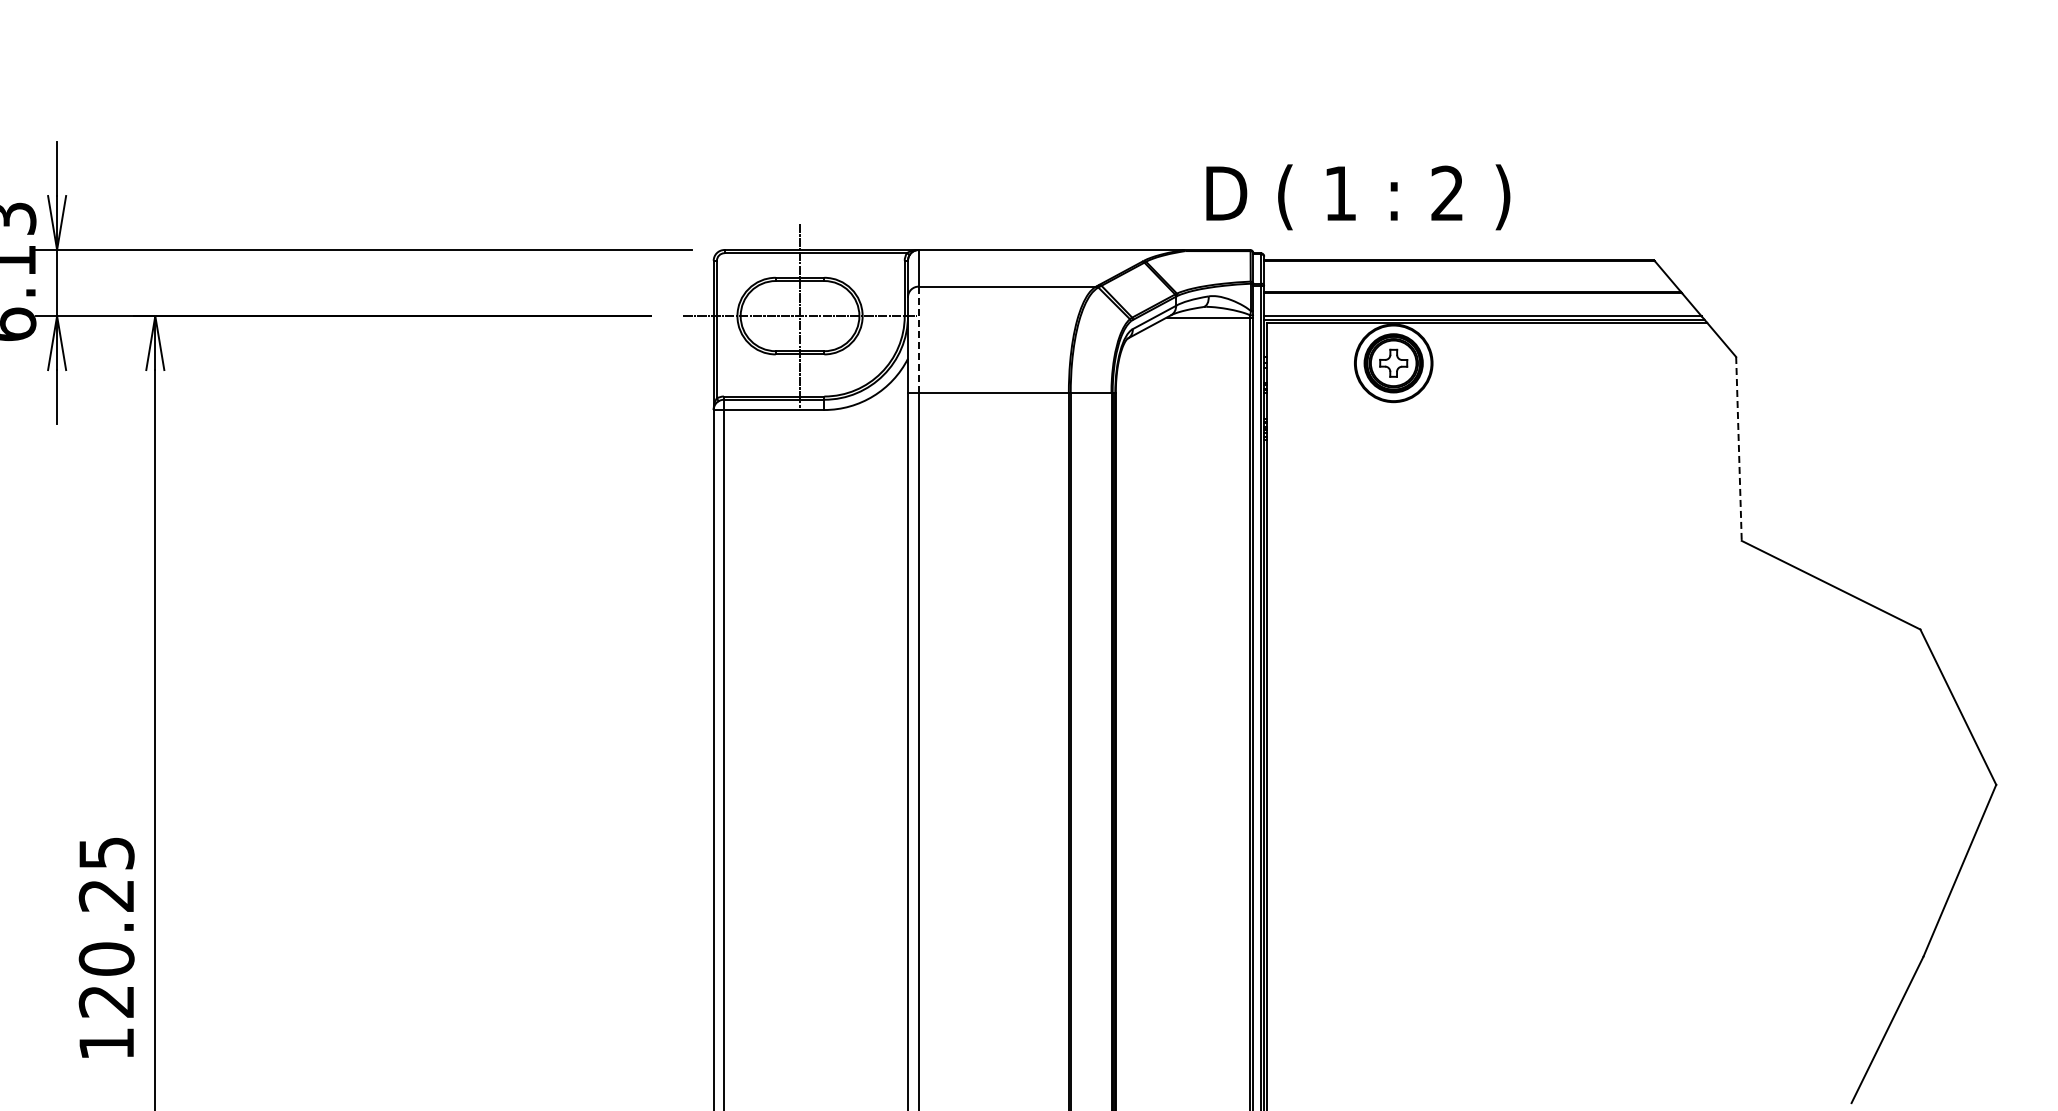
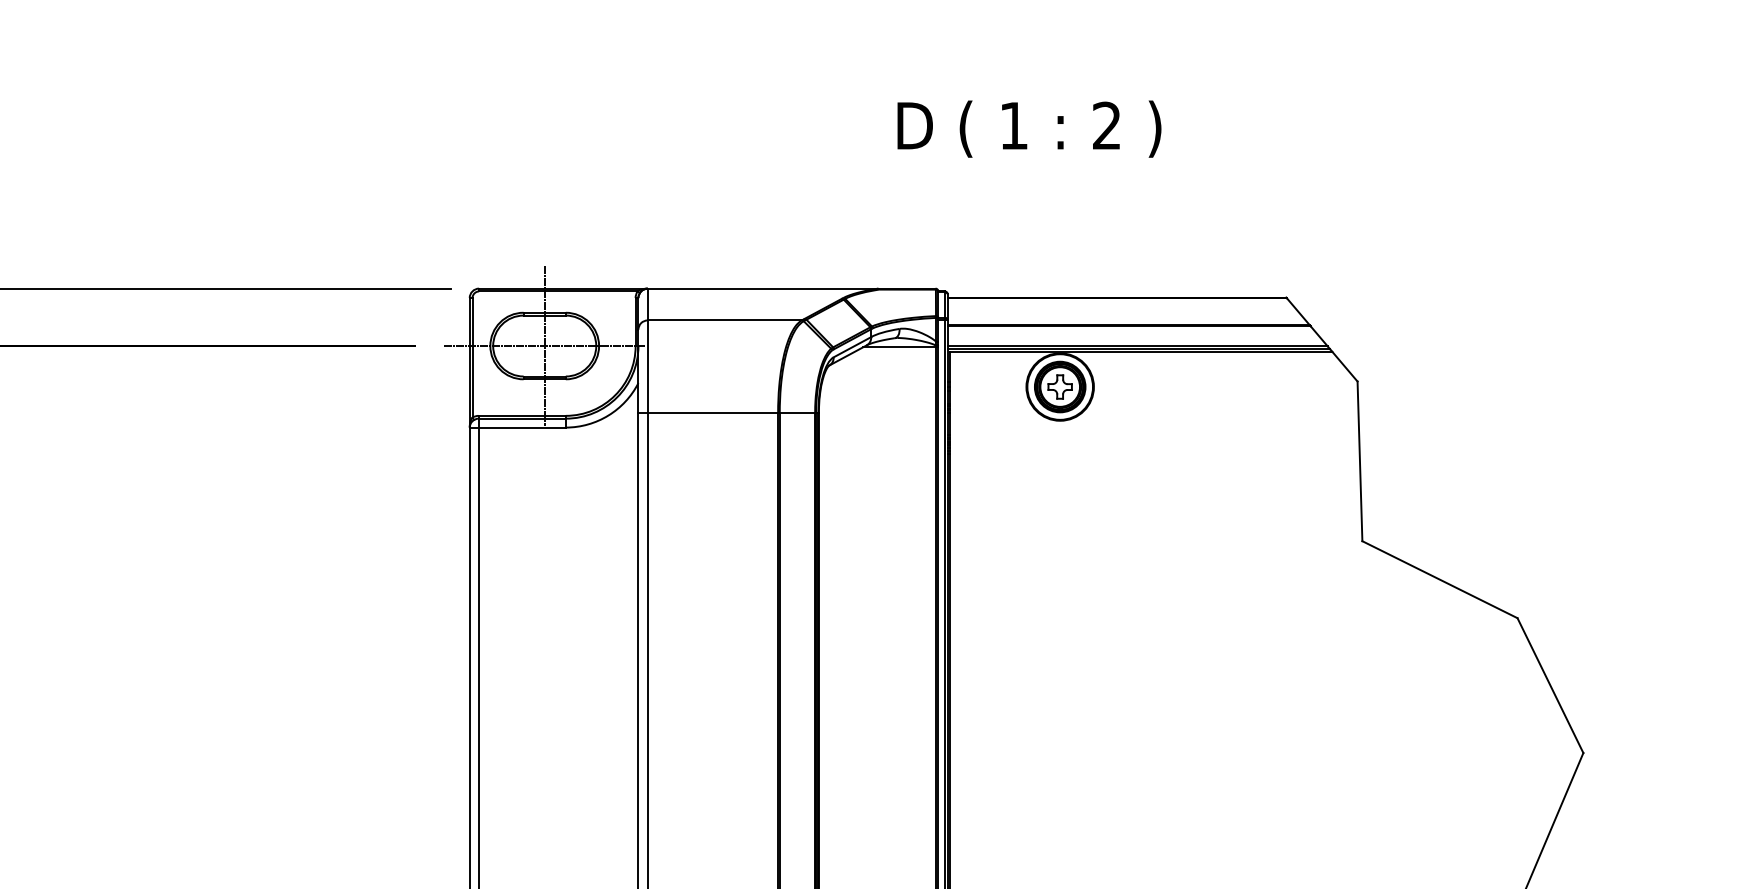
text: (1358, 197) -> (1029, 129), moved
line: (918, 340) -> (647, 367), dashed -> solid
line: (1738, 448) -> (1359, 460), dashed -> solid

